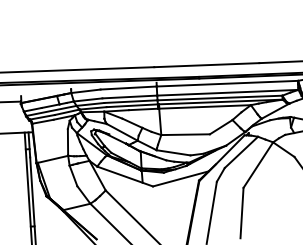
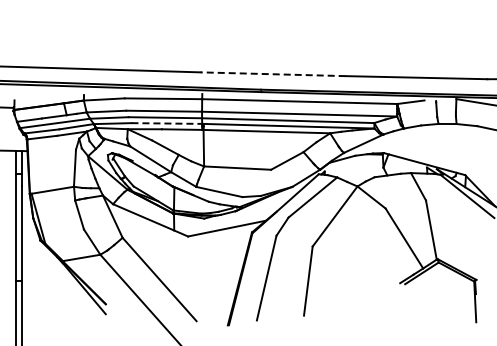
line: (207, 65) -> (273, 74), solid -> dashed
line: (132, 105) -> (167, 123), solid -> dashed

